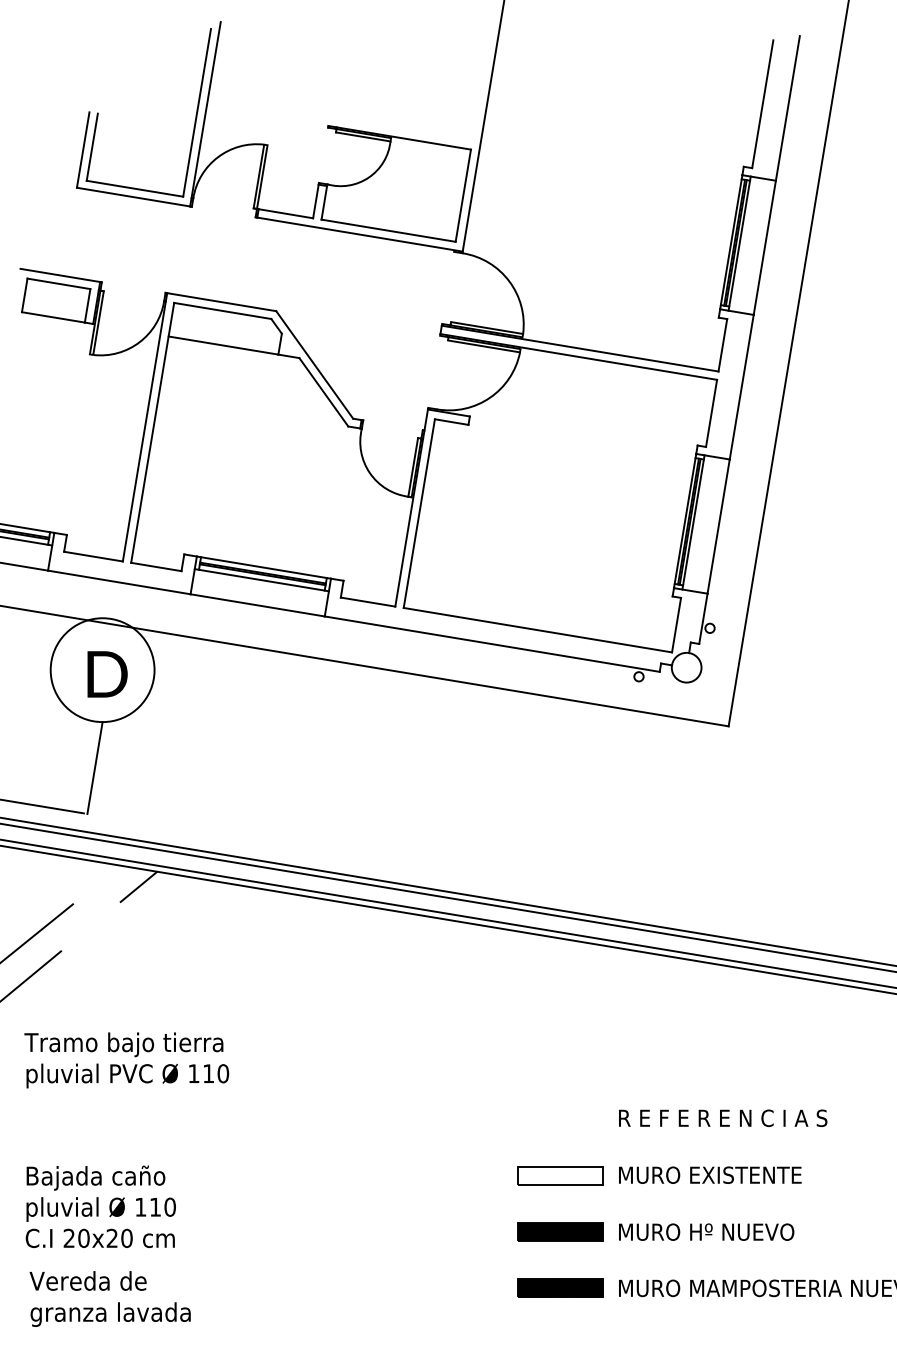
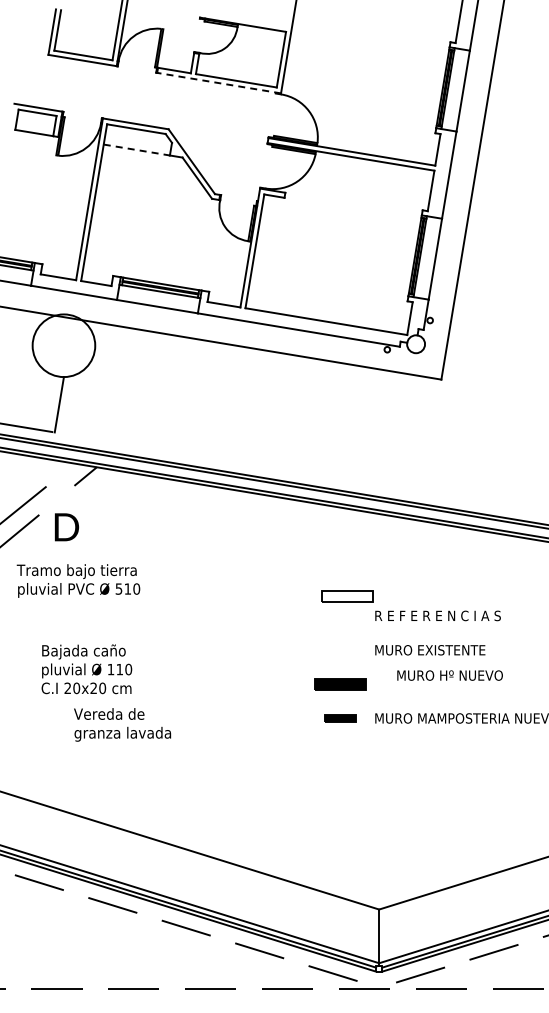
line: (360, 235) -> (219, 83), solid -> dashed
line: (222, 346) -> (136, 150), solid -> dashed
text: (106, 674) -> (66, 527), moved
text: (193, 1072) -> (118, 588), 110 -> 510
part: (561, 1175) -> (347, 596), moved
text: (100, 1207) -> (86, 669), moved
text: (705, 1232) -> (449, 675), moved
part: (561, 1288) -> (340, 718), size x0.6
text: (110, 1298) -> (122, 724), moved

